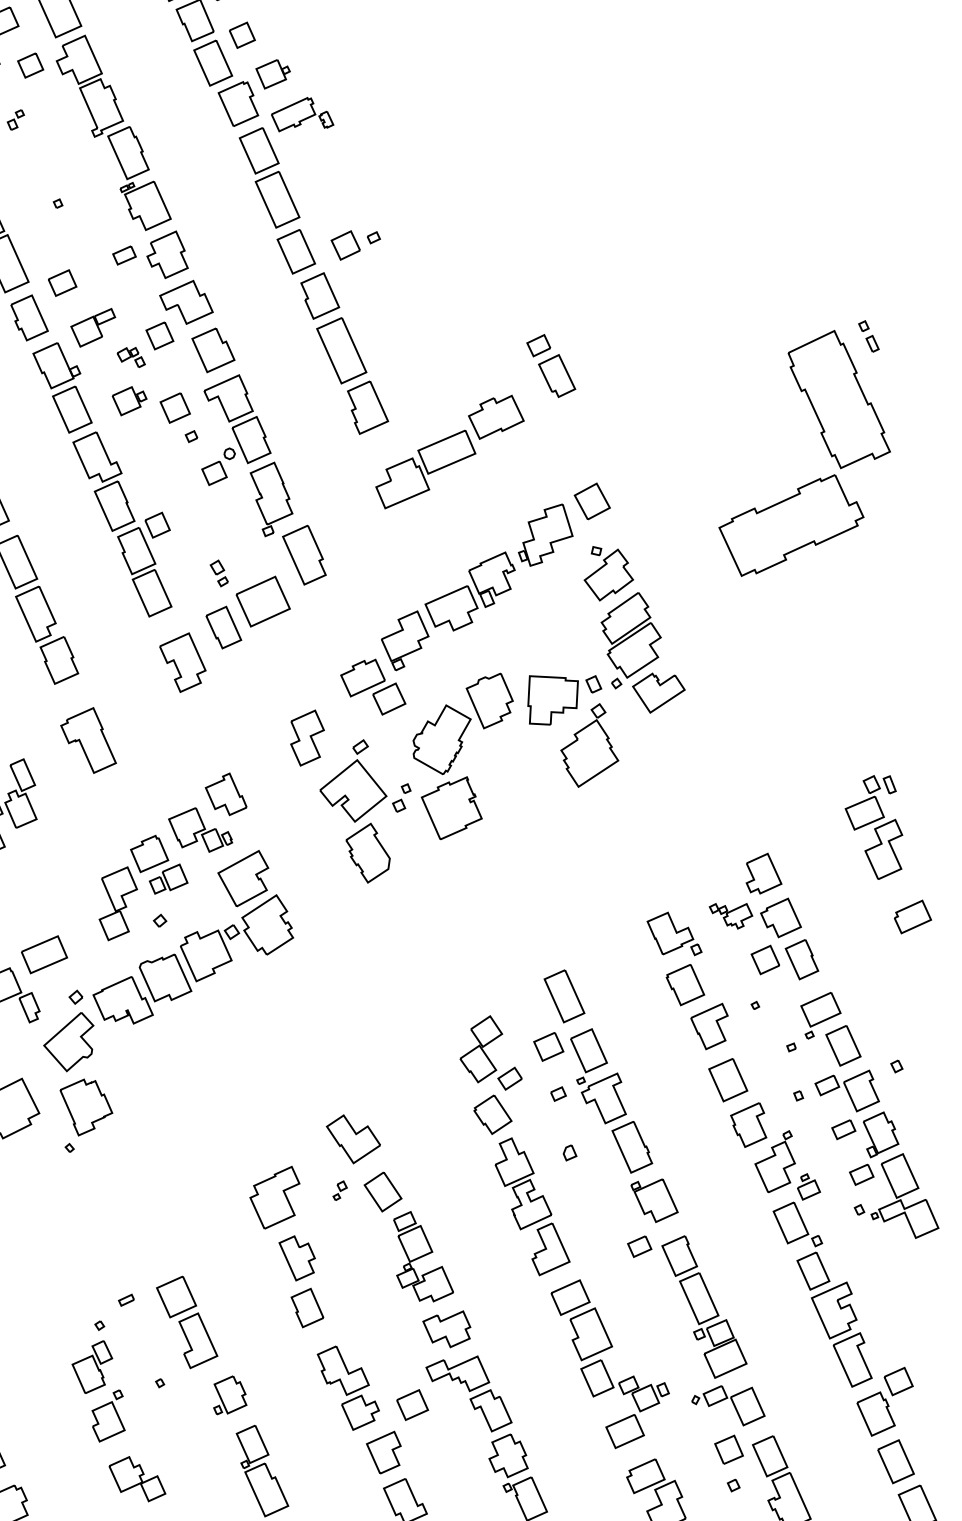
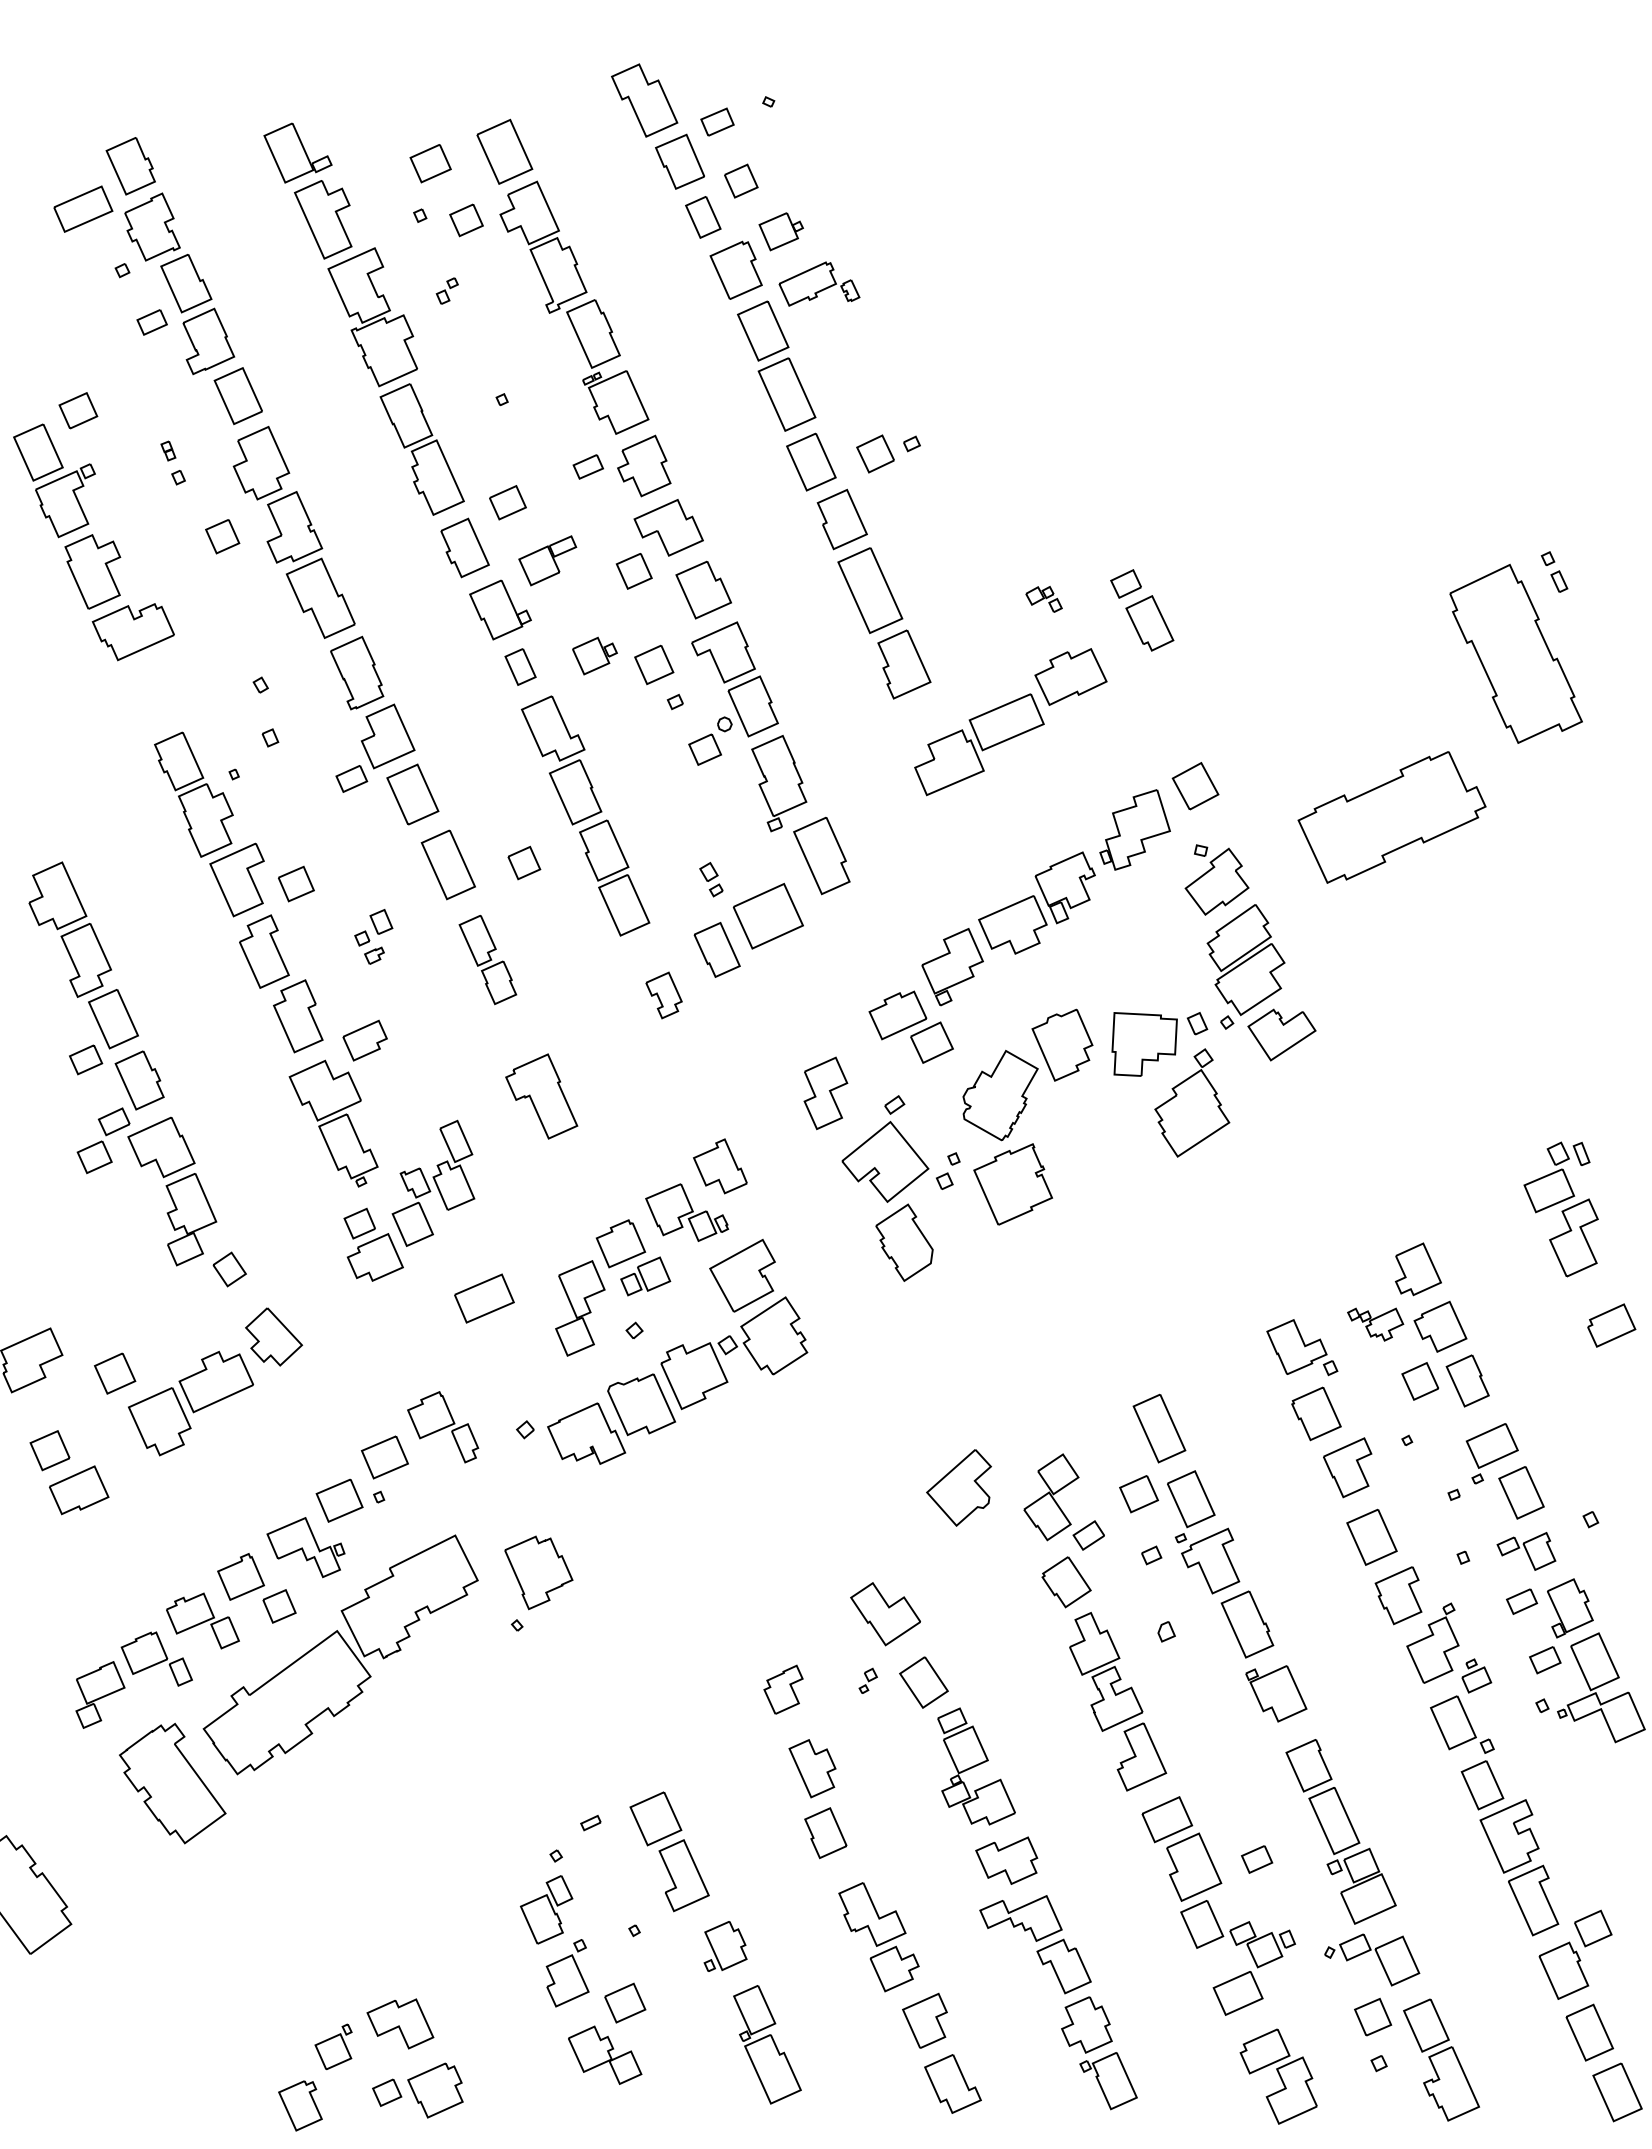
part: (212, 63) -> (702, 217), size x0.7
part: (130, 357) -> (1043, 599), moved
part: (72, 409) -> (520, 666), size x0.6
part: (157, 524) -> (524, 862), moved
part: (791, 525) -> (1391, 817), moved
part: (46, 634) -> (487, 959), size x0.7
part: (182, 662) -> (663, 995), size x0.6
part: (44, 954) -> (484, 1298), moved
part: (68, 1041) -> (958, 1487), moved
part: (847, 1091) -> (1526, 1551), size x0.7
part: (274, 1197) -> (783, 1689), size x0.6
part: (640, 1246) -> (1257, 1859), moved
part: (412, 1404) -> (625, 2002), moved

